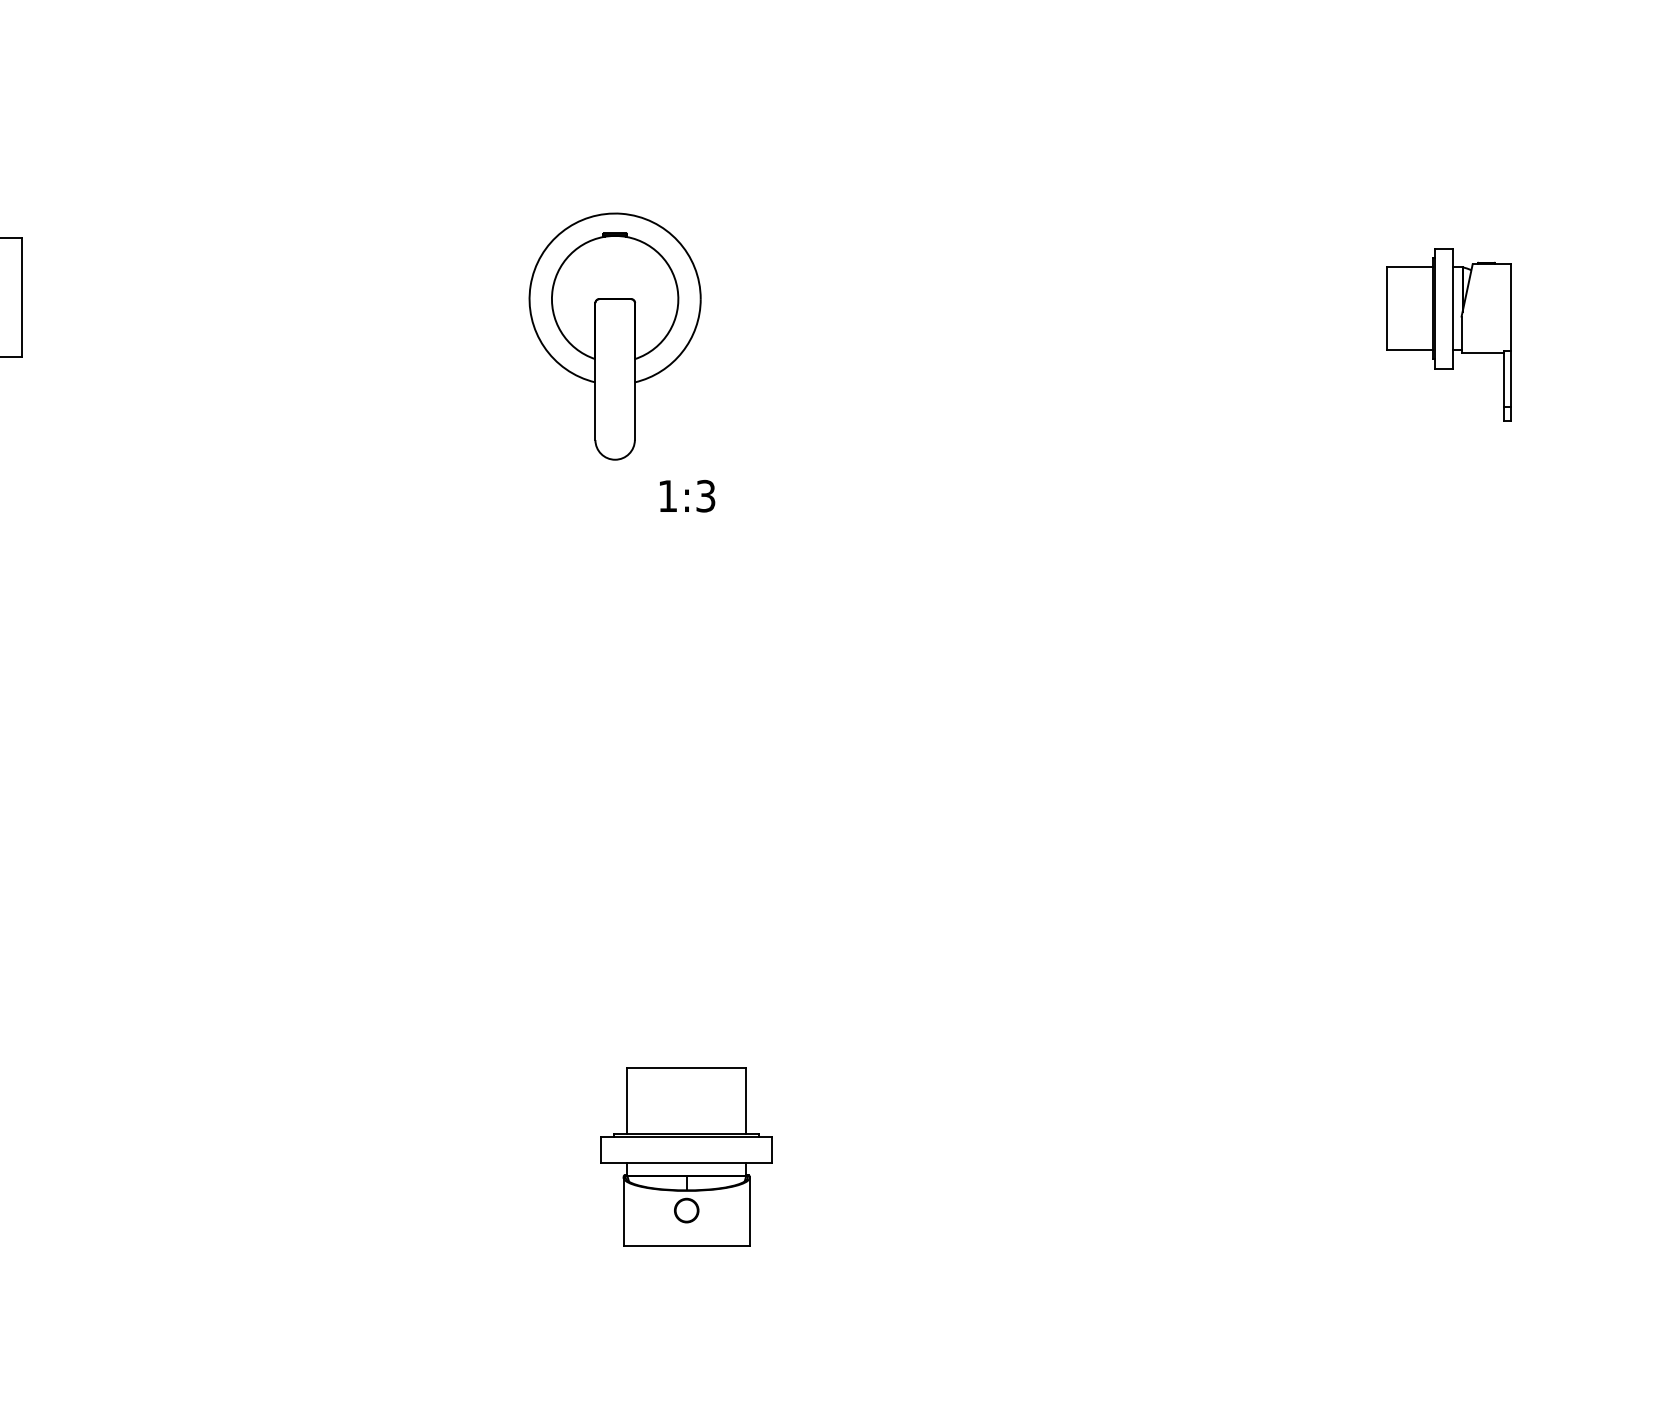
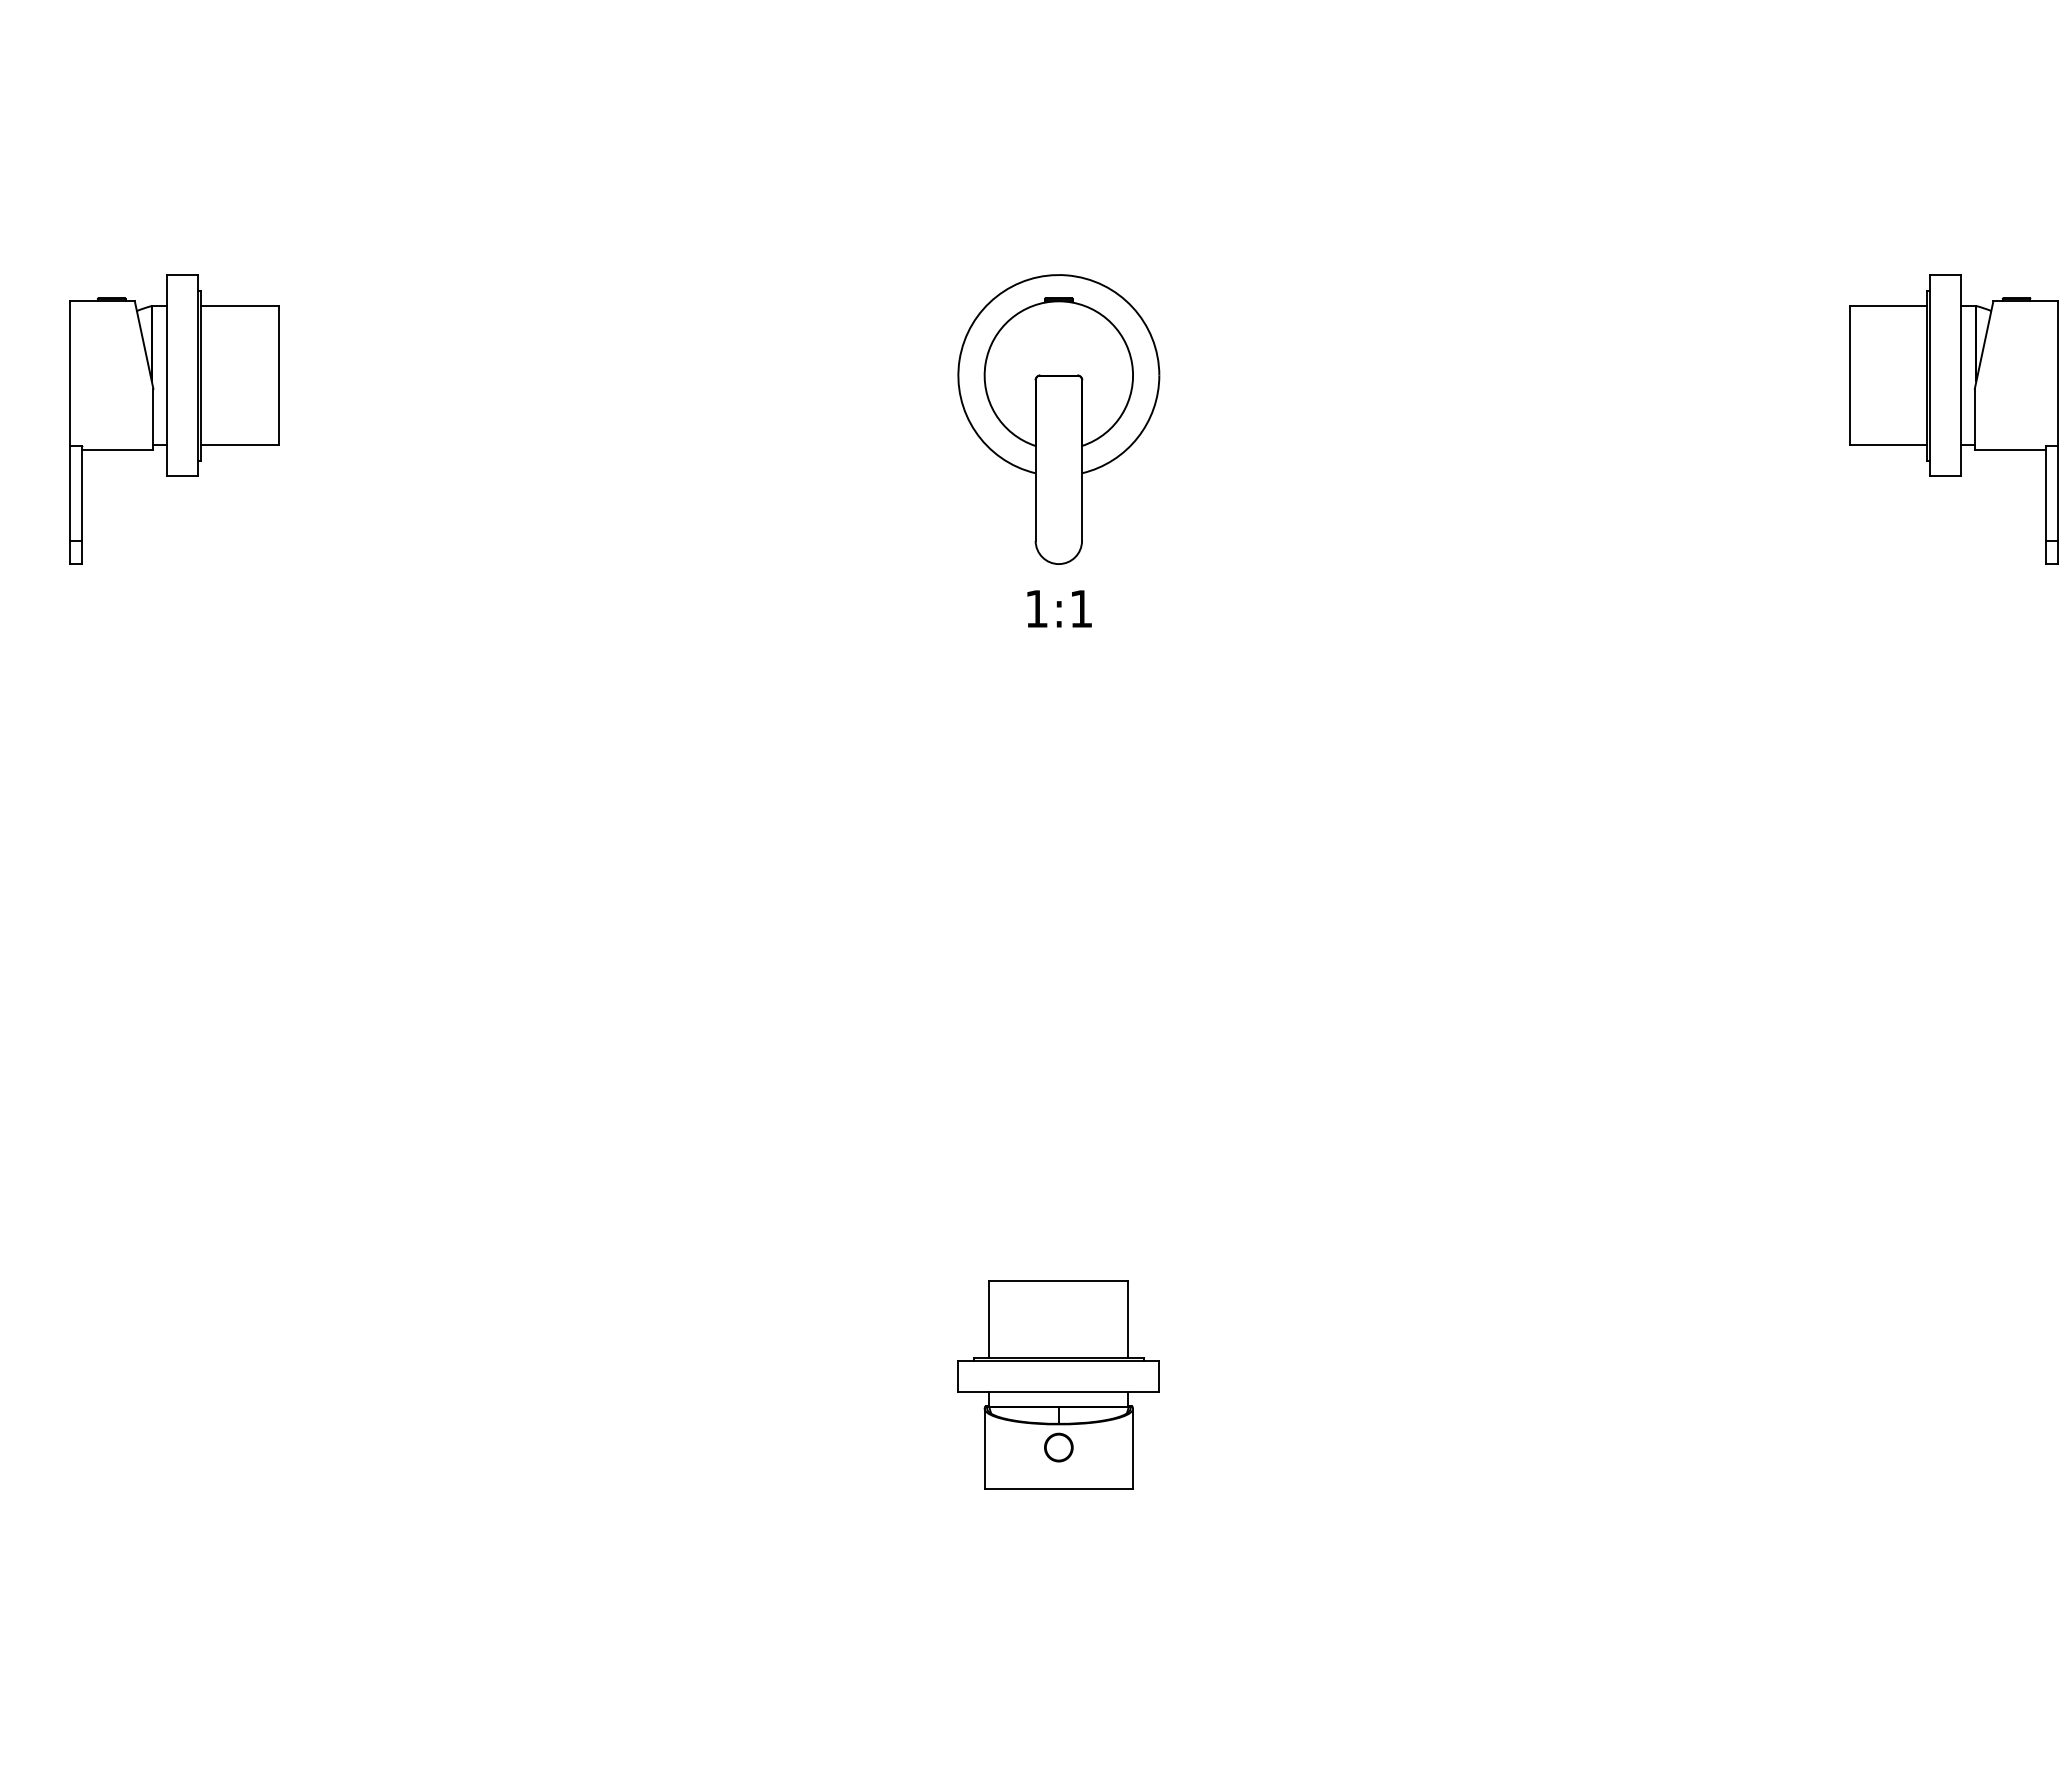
part: (1448, 334) -> (1953, 419), size x1.43
part: (614, 336) -> (1058, 419), moved
text: (705, 495) -> (1081, 608), 1:3 -> 1:1

